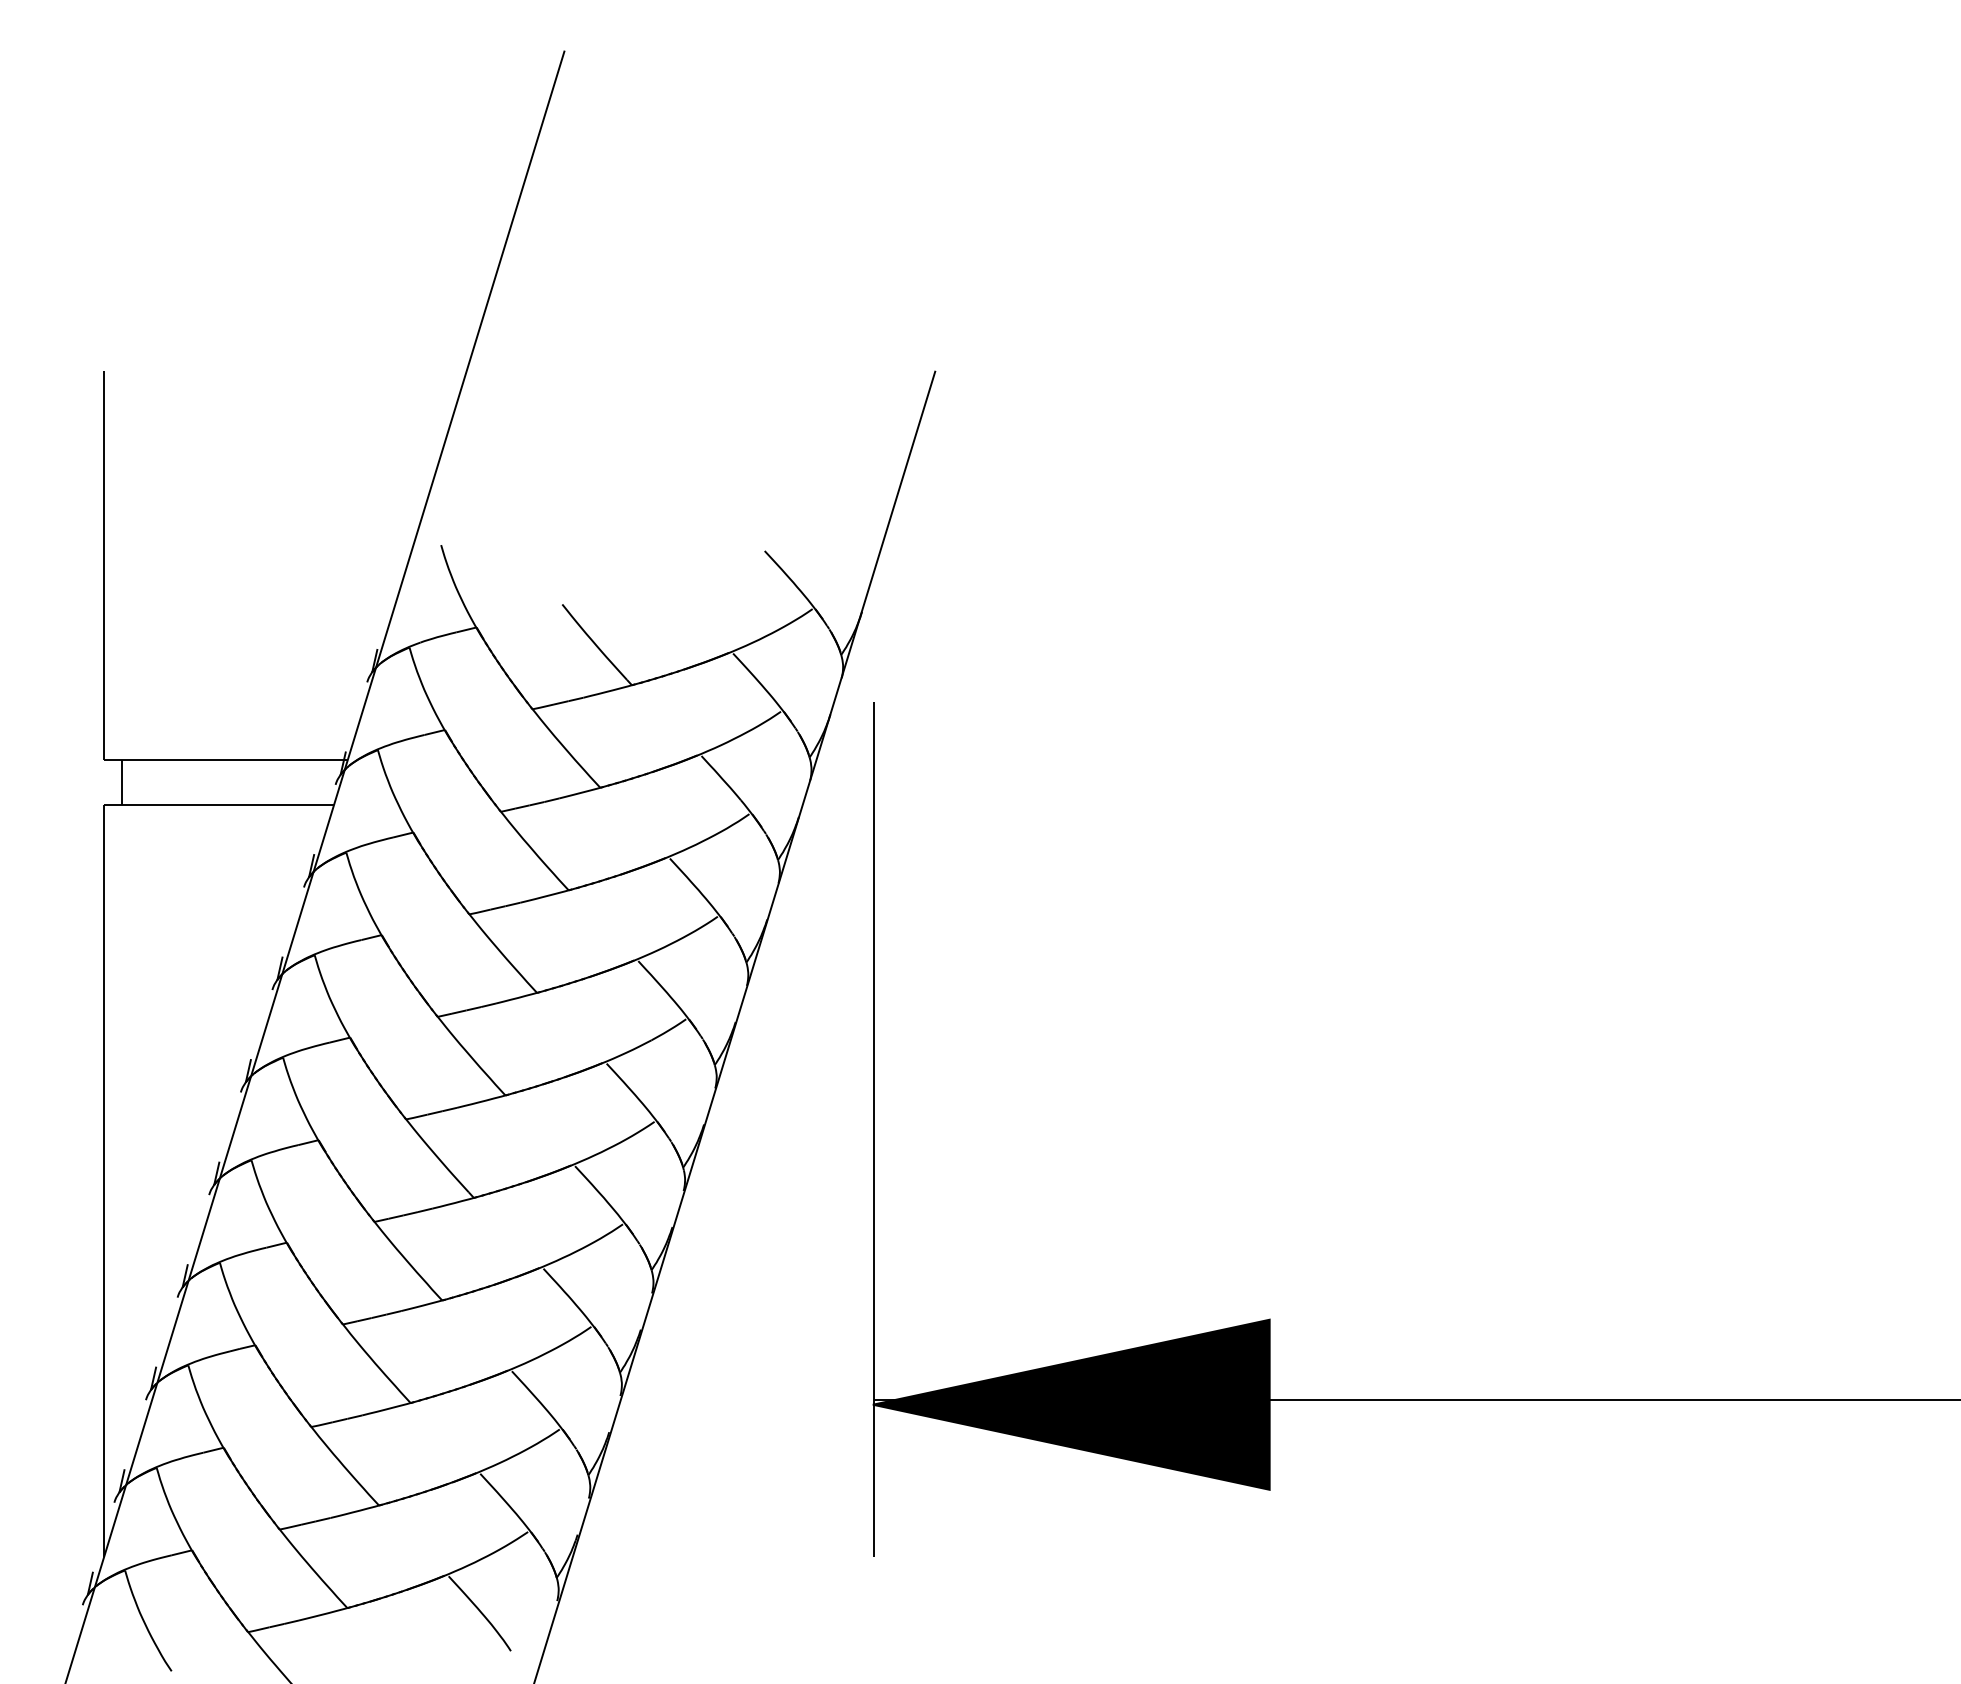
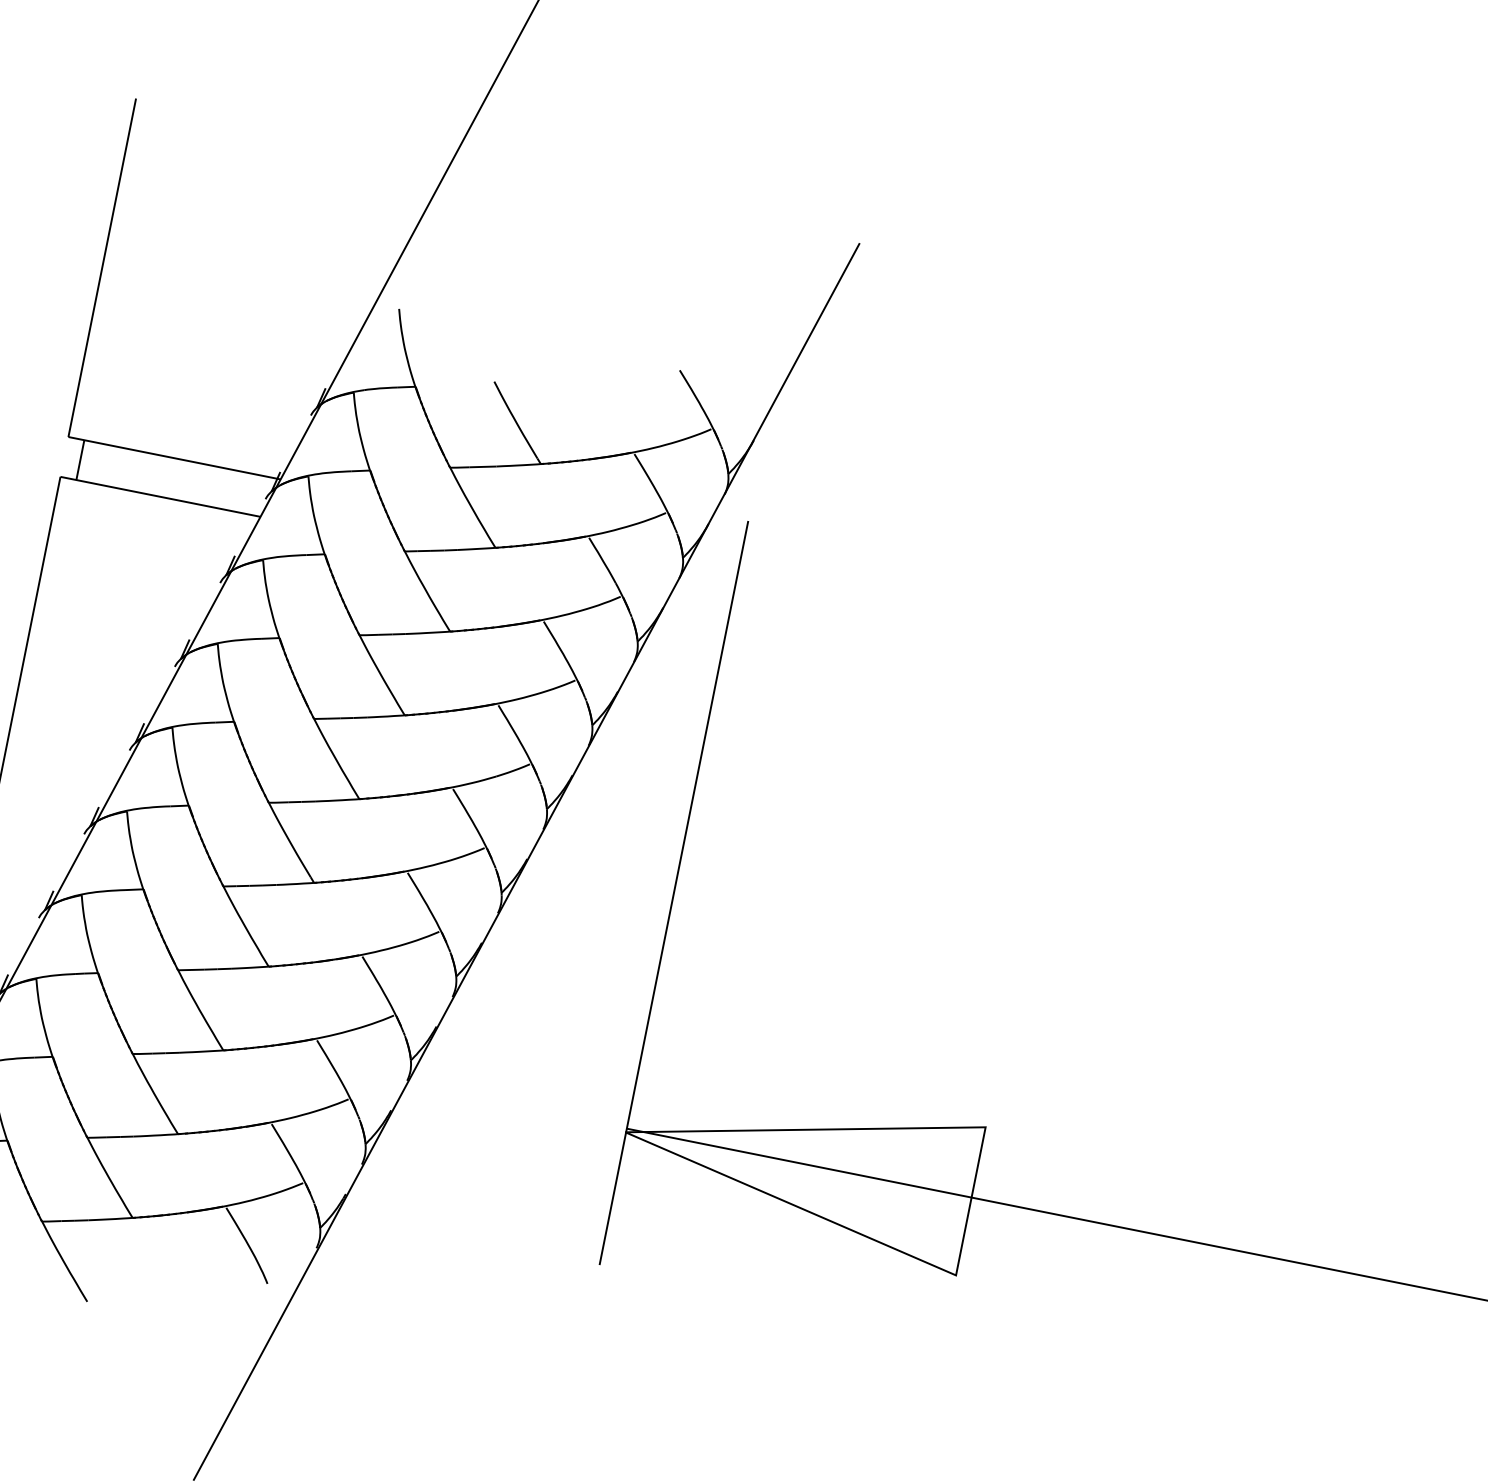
fill: (1070, 1404) -> (797, 1166), removed

